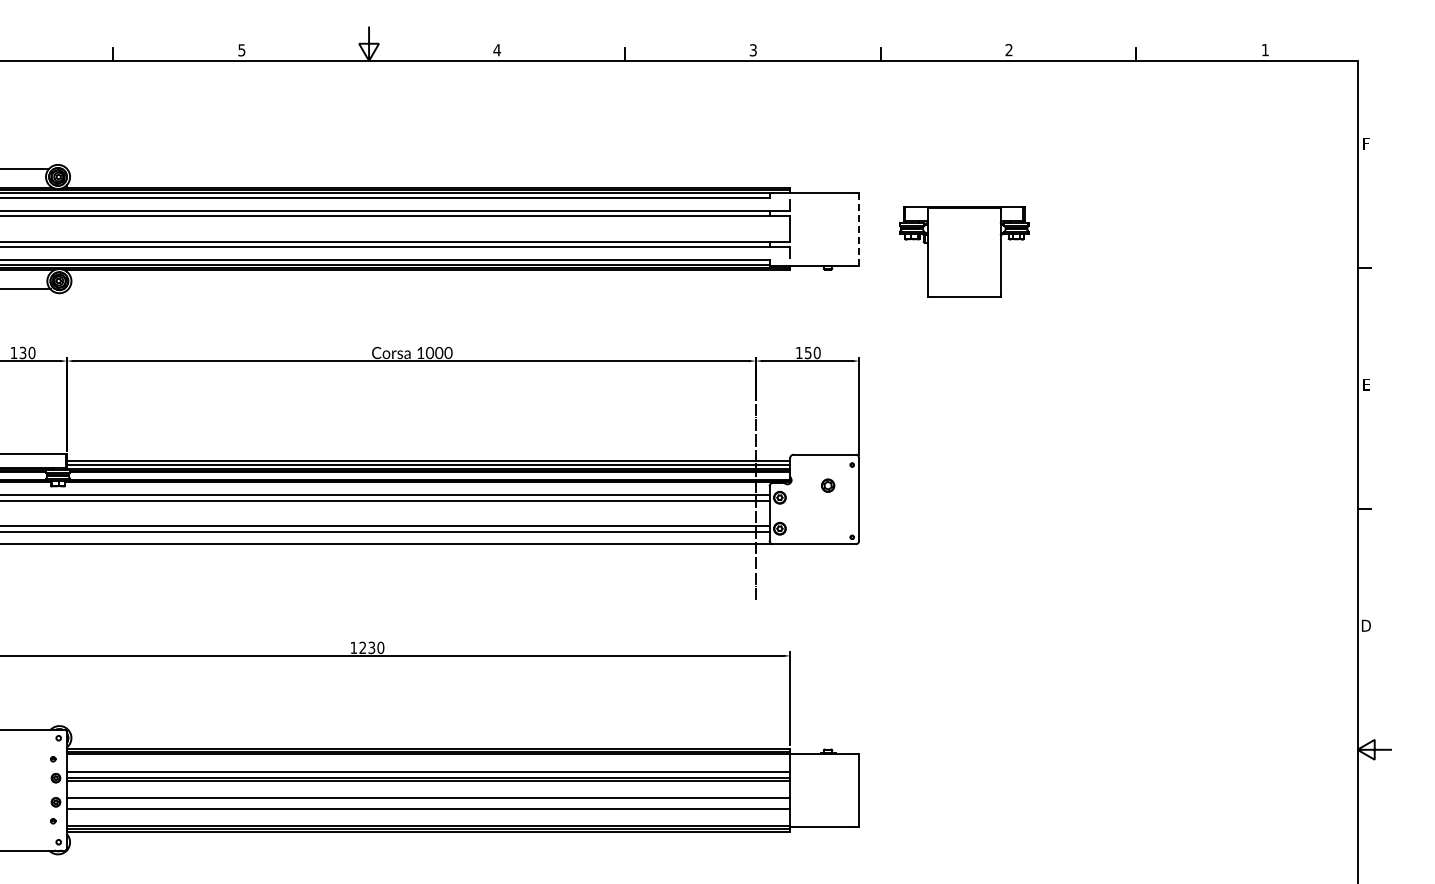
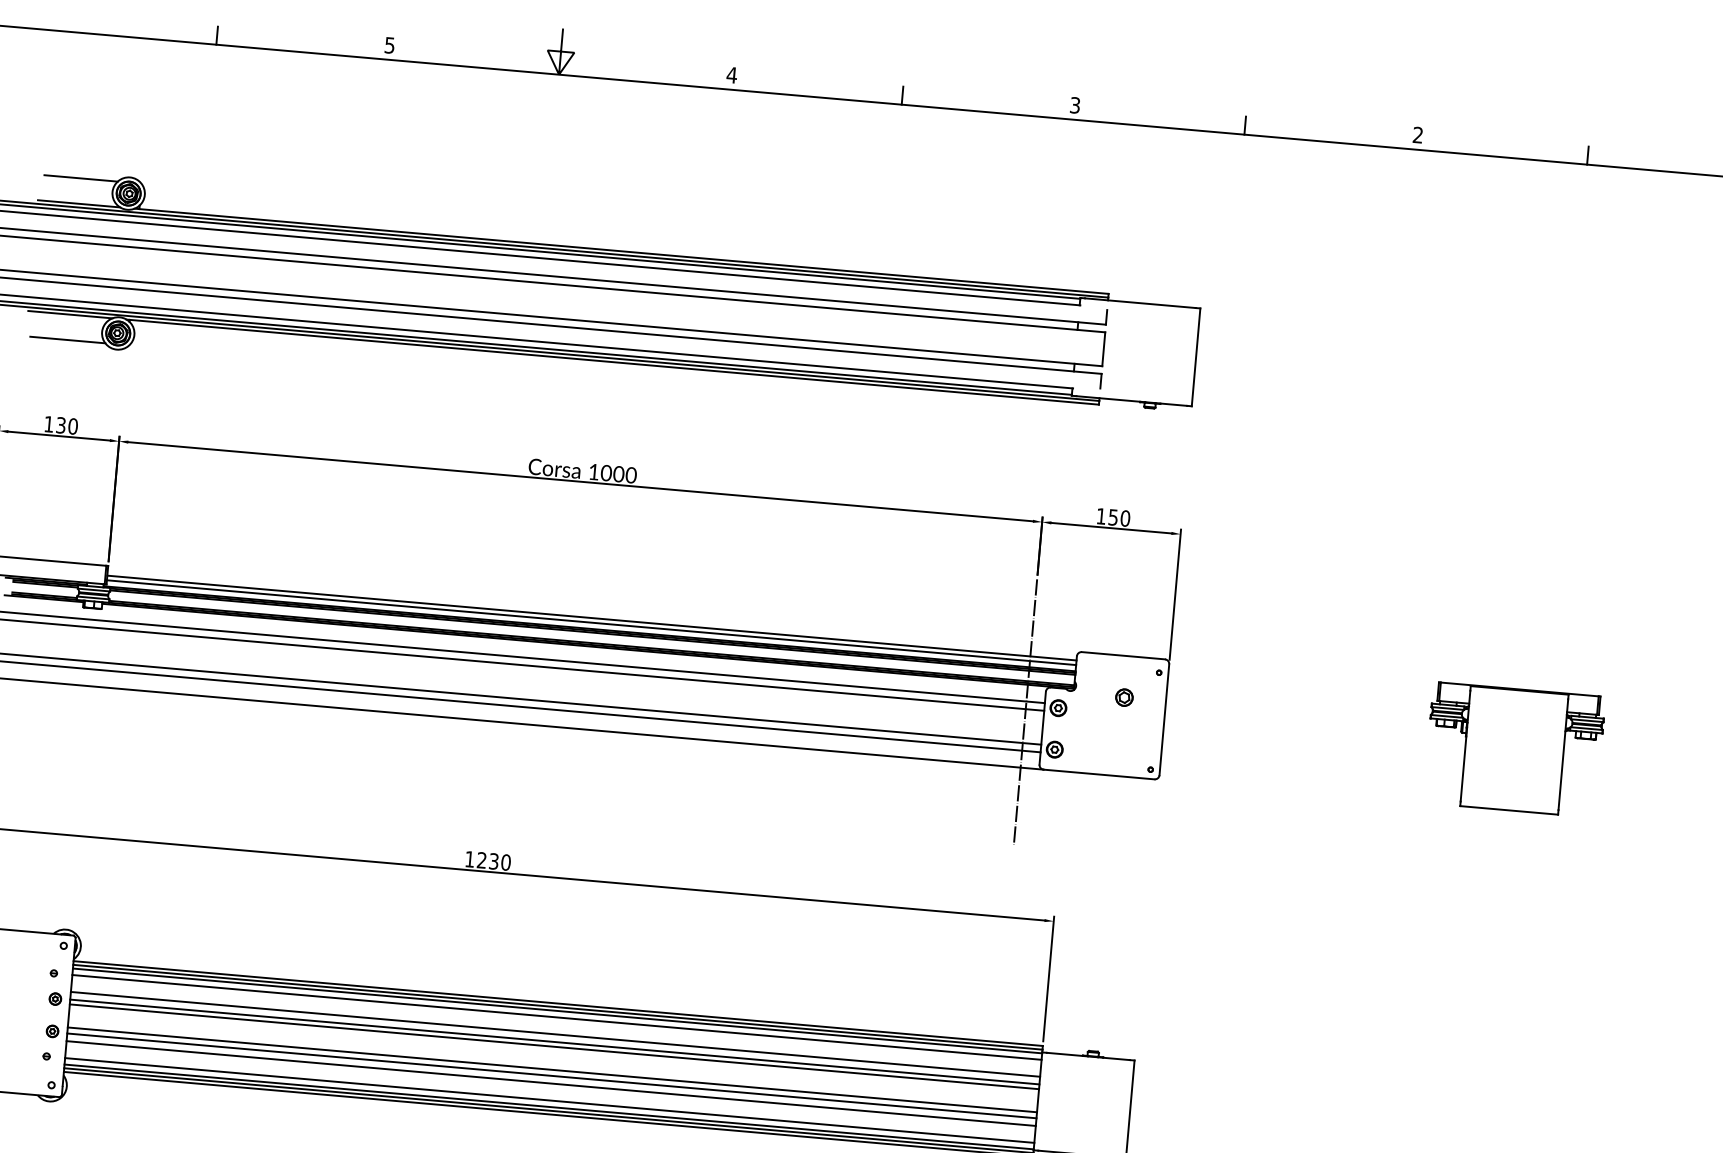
line: (859, 229) -> (1196, 358), dashed -> solid
part: (964, 251) -> (1514, 749), moved
line: (428, 759) -> (556, 1017), added
line: (428, 802) -> (551, 1075), added
line: (428, 821) -> (549, 1100), added

